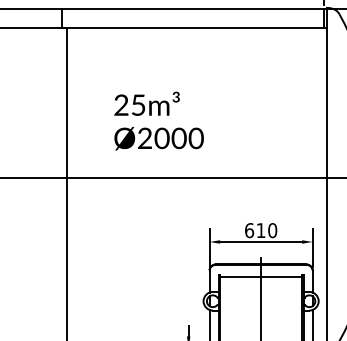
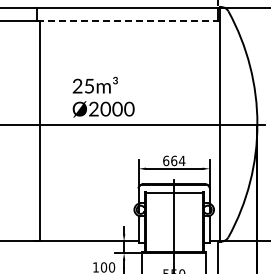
line: (192, 29) -> (126, 21), solid -> dashed
text: (158, 120) -> (103, 96), moved
text: (267, 229) -> (178, 160), 610 -> 664

